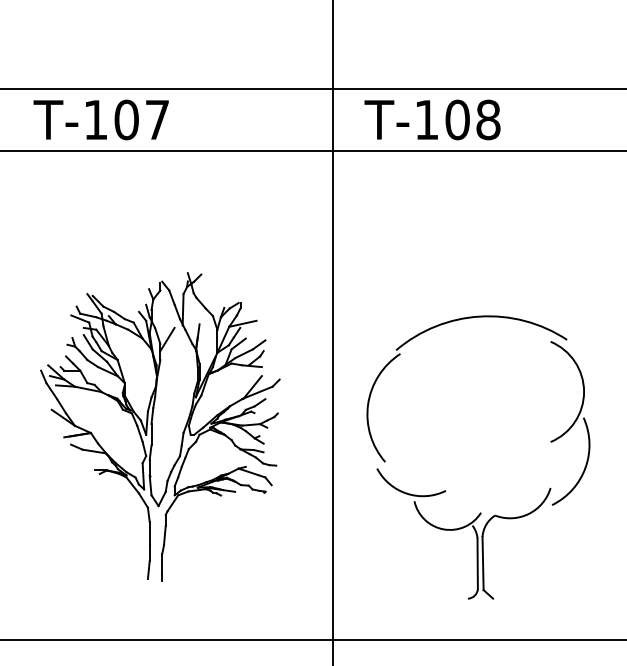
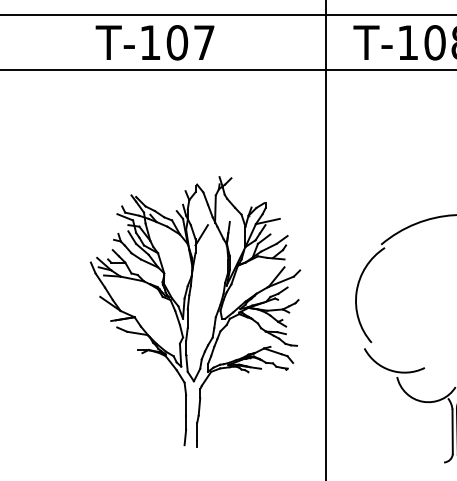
text: (100, 119) -> (154, 42), moved
part: (160, 426) -> (195, 311), moved

